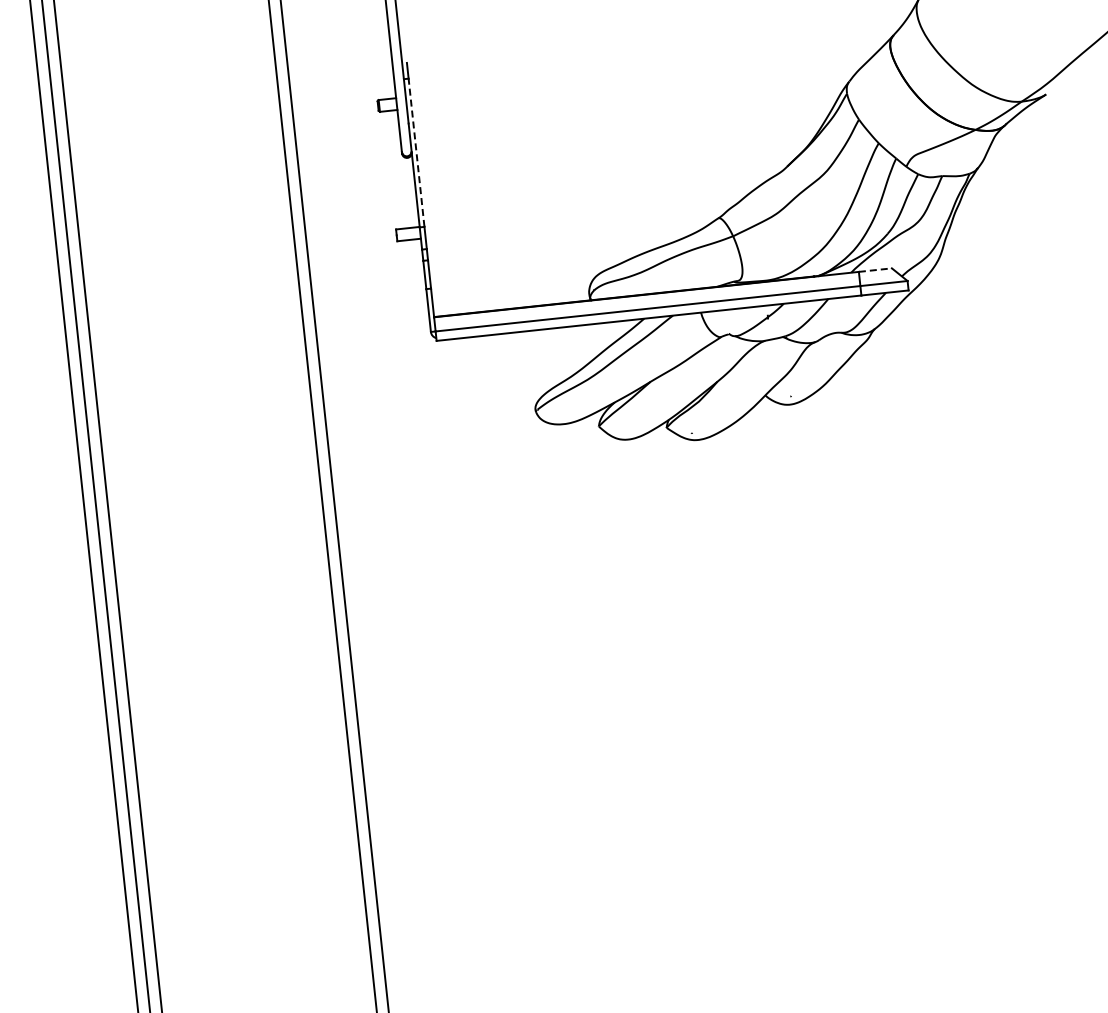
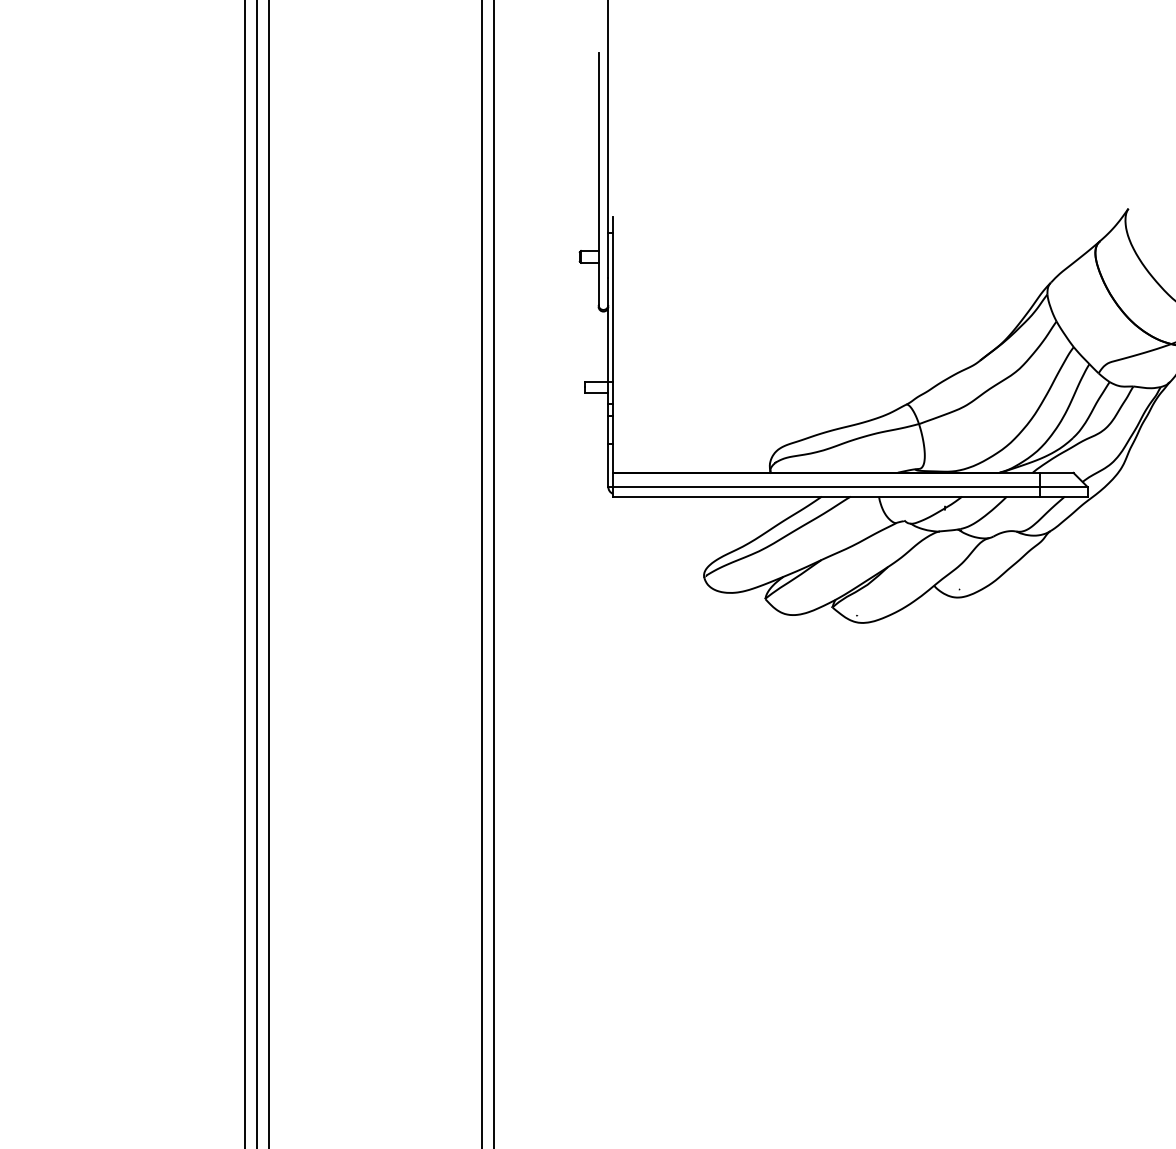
line: (416, 152) -> (613, 307), dashed -> solid
line: (874, 269) -> (1056, 472), dashed -> solid

